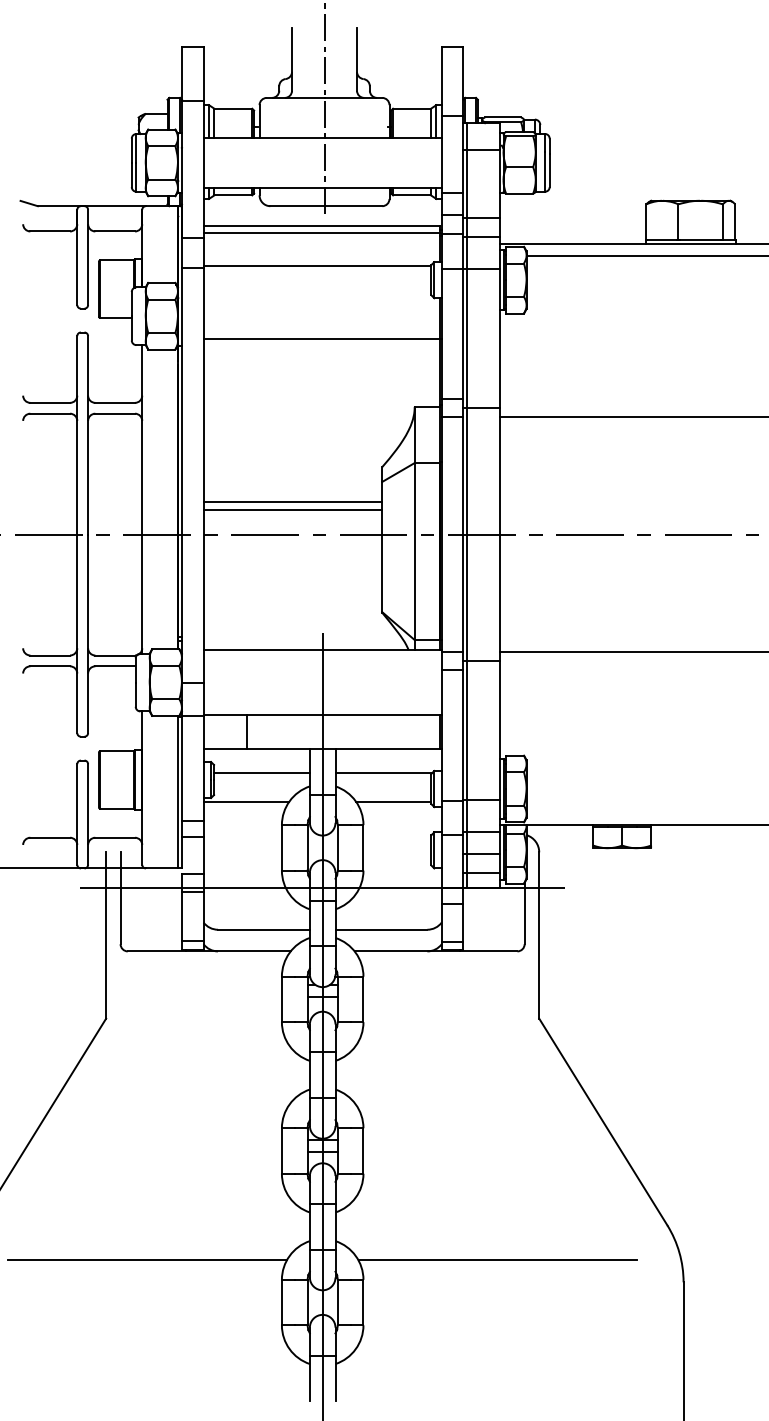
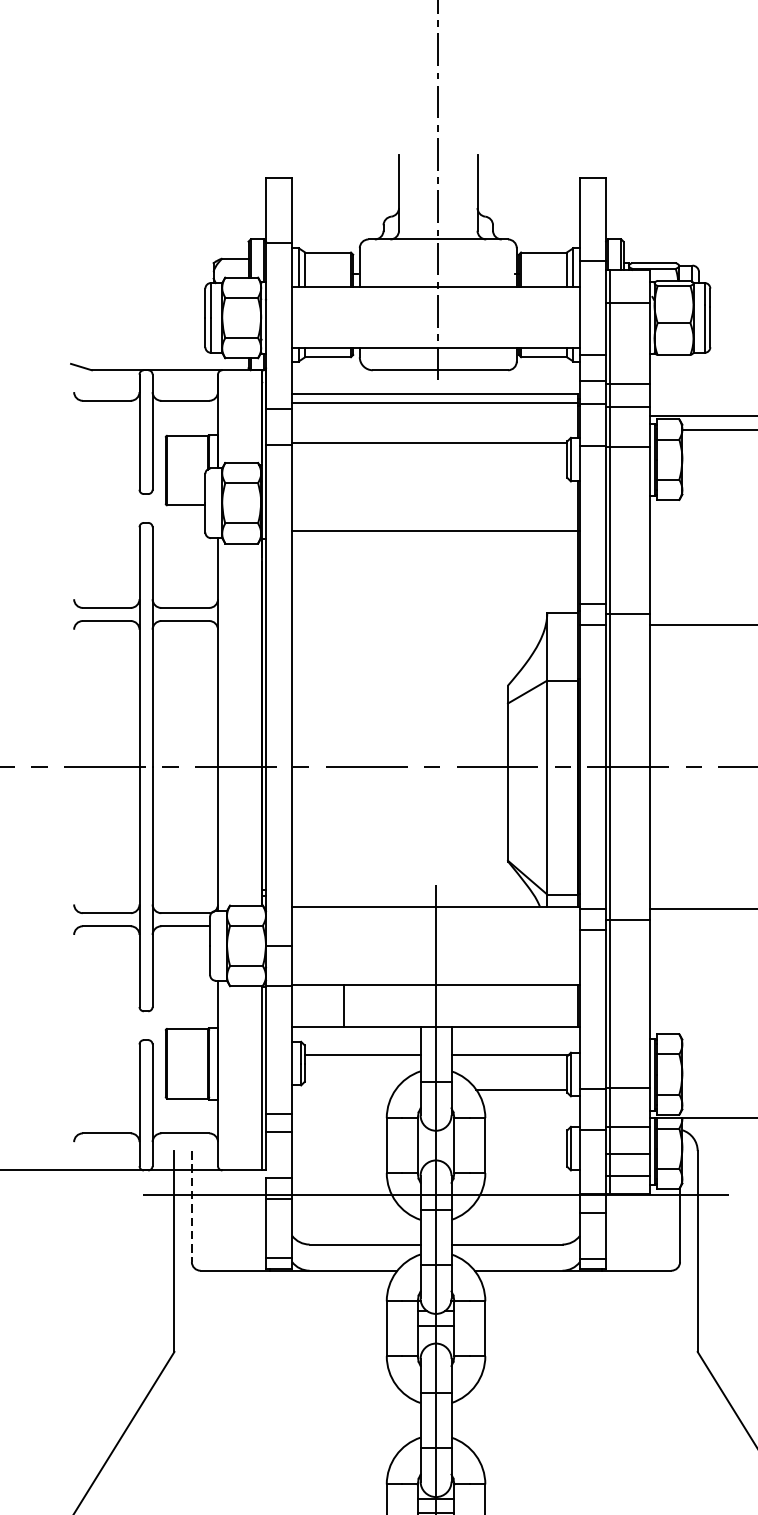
line: (292, 501) -> (399, 727), removed
line: (292, 510) -> (399, 737), removed
line: (246, 801) -> (343, 1089), removed
line: (120, 898) -> (191, 1206), solid -> dashed

